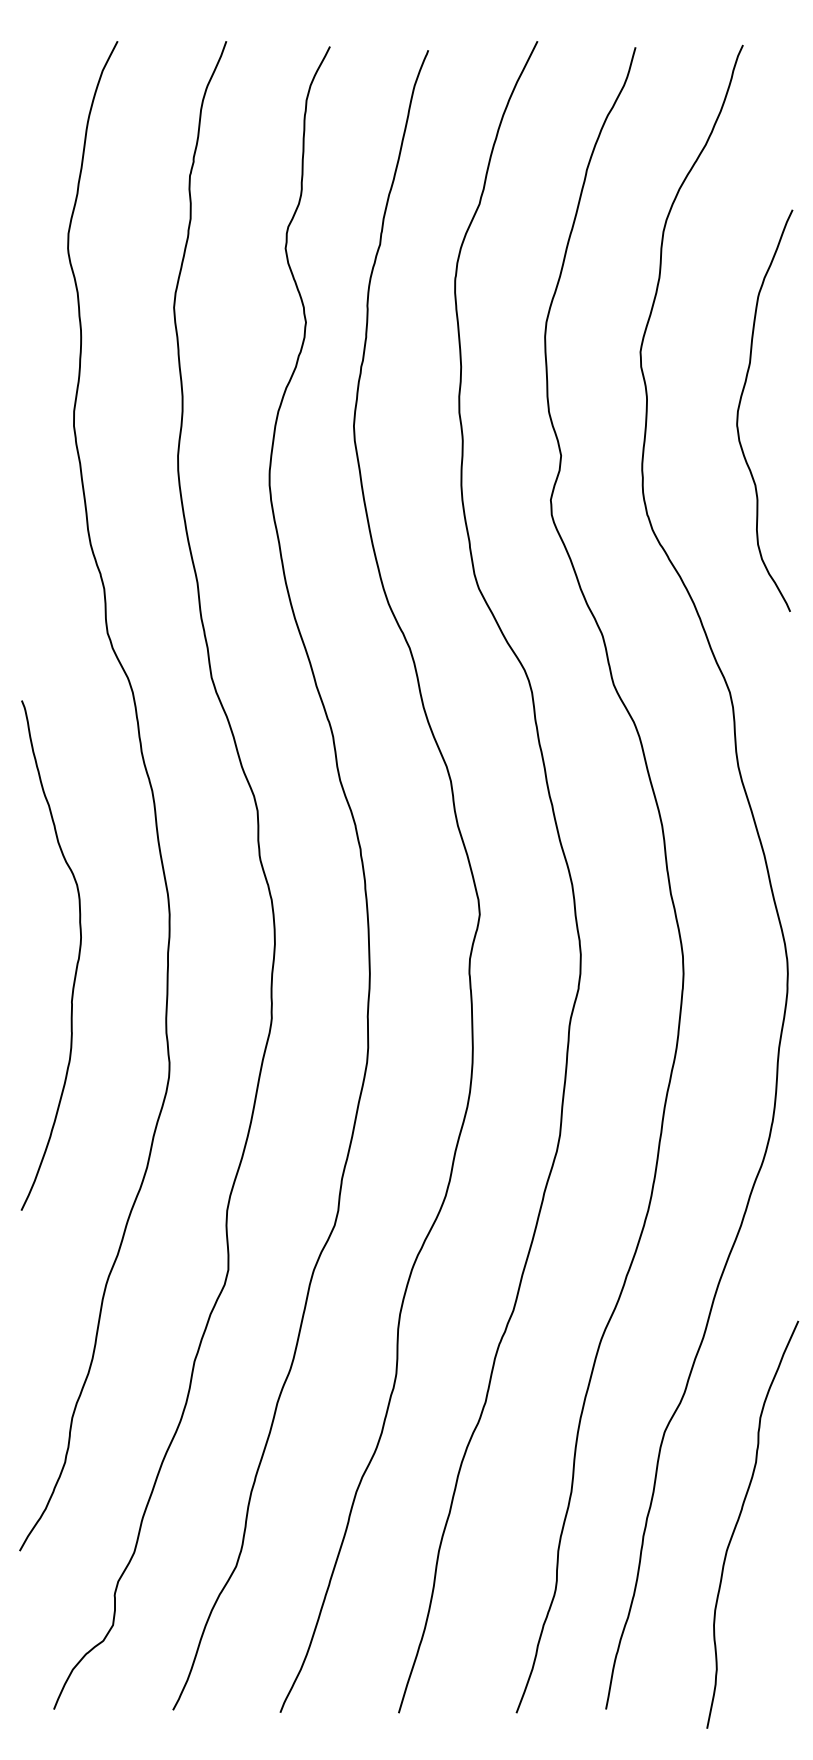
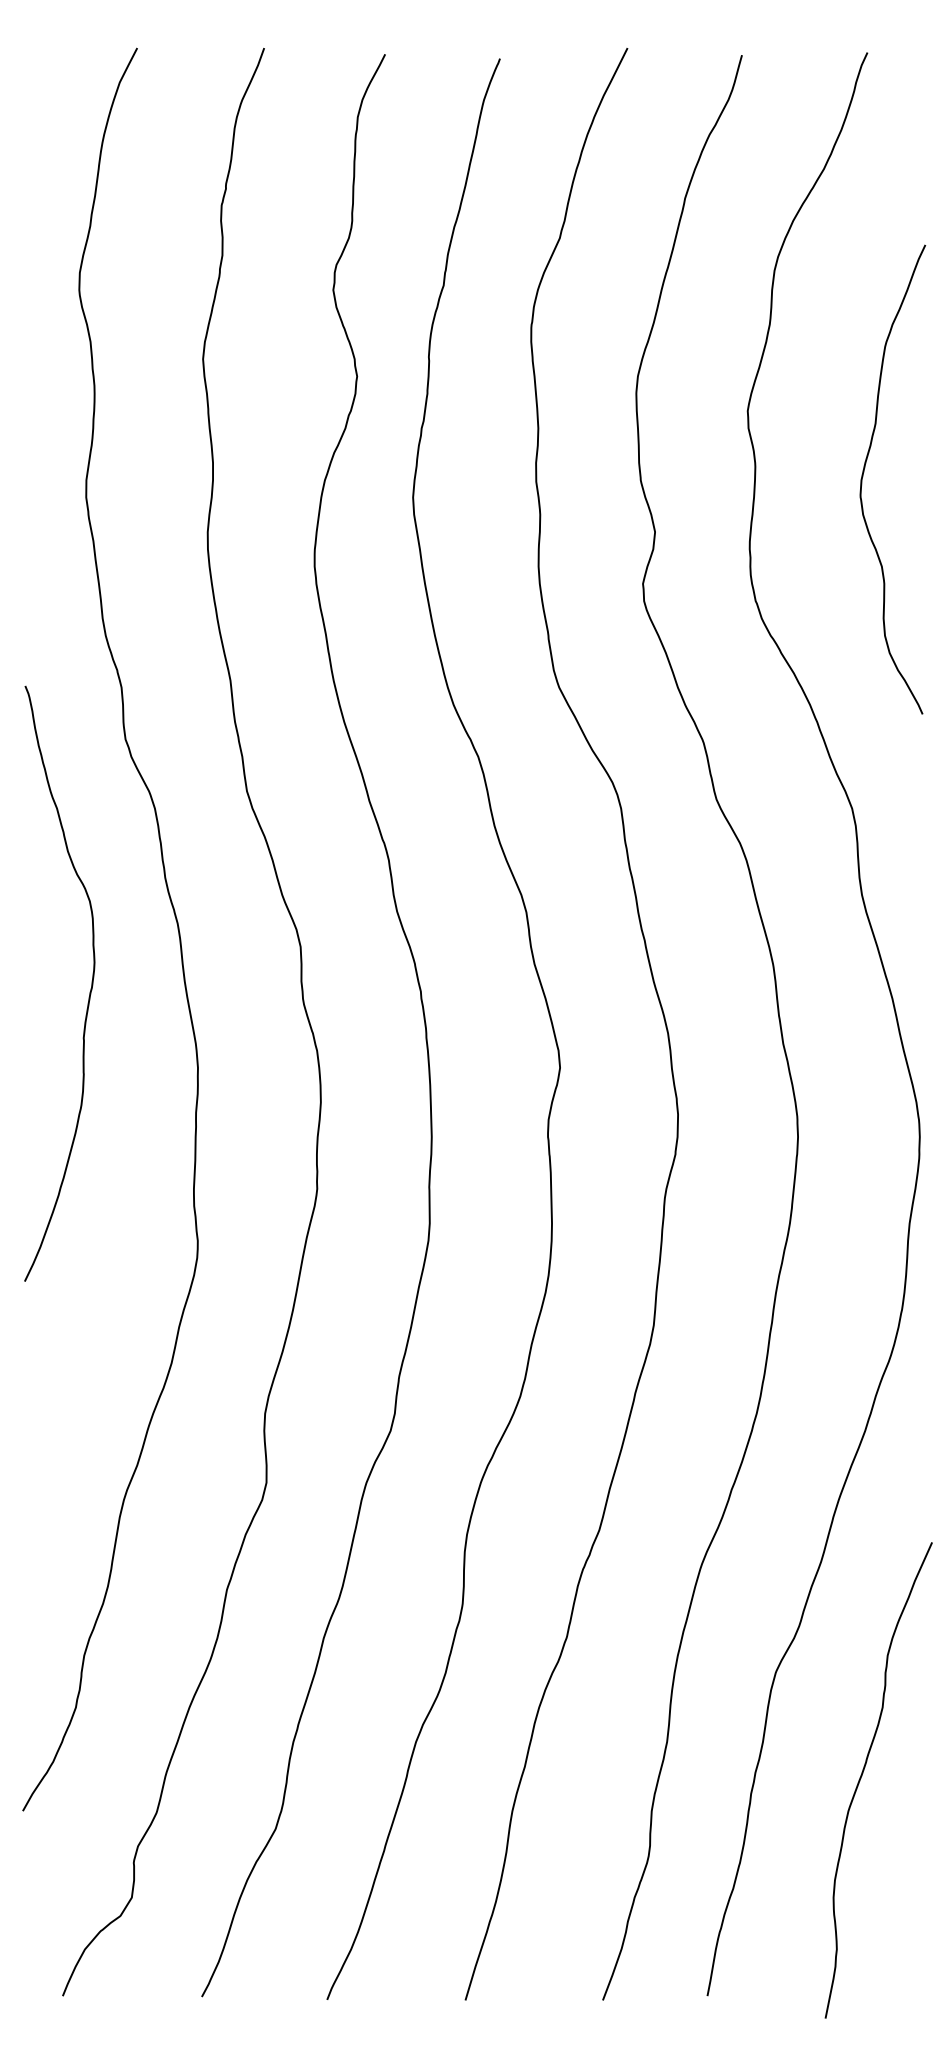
curve: (76, 963) -> (89, 992), moved

